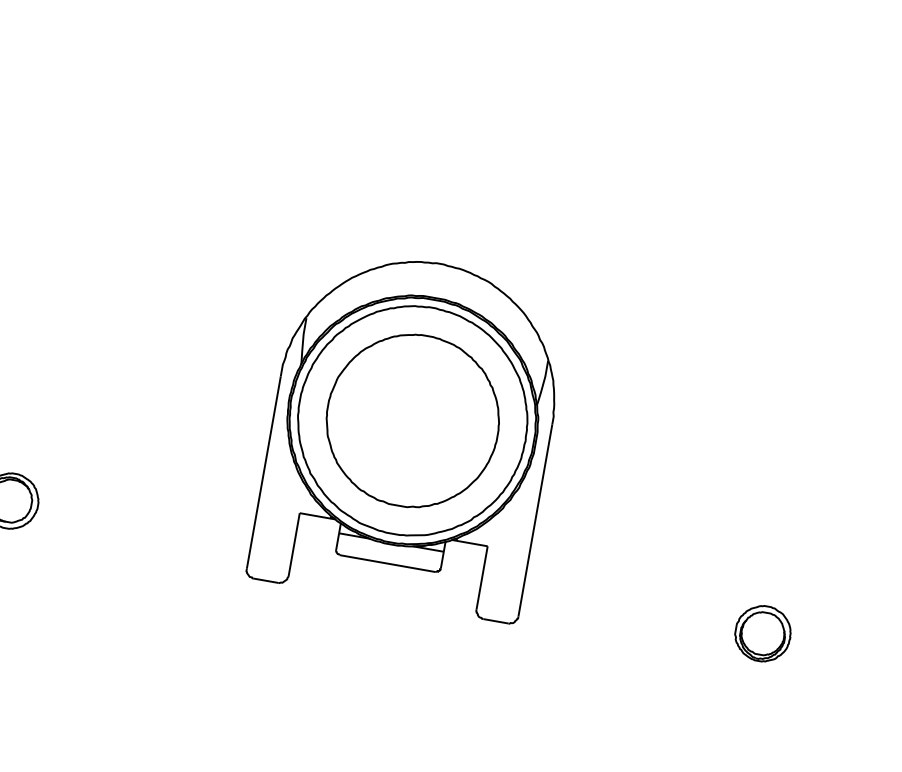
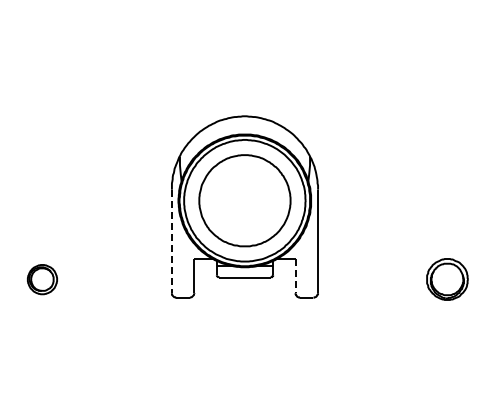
line: (263, 472) -> (171, 241), solid -> dashed
line: (481, 578) -> (295, 276), solid -> dashed
part: (761, 633) -> (446, 279), size x1.4

